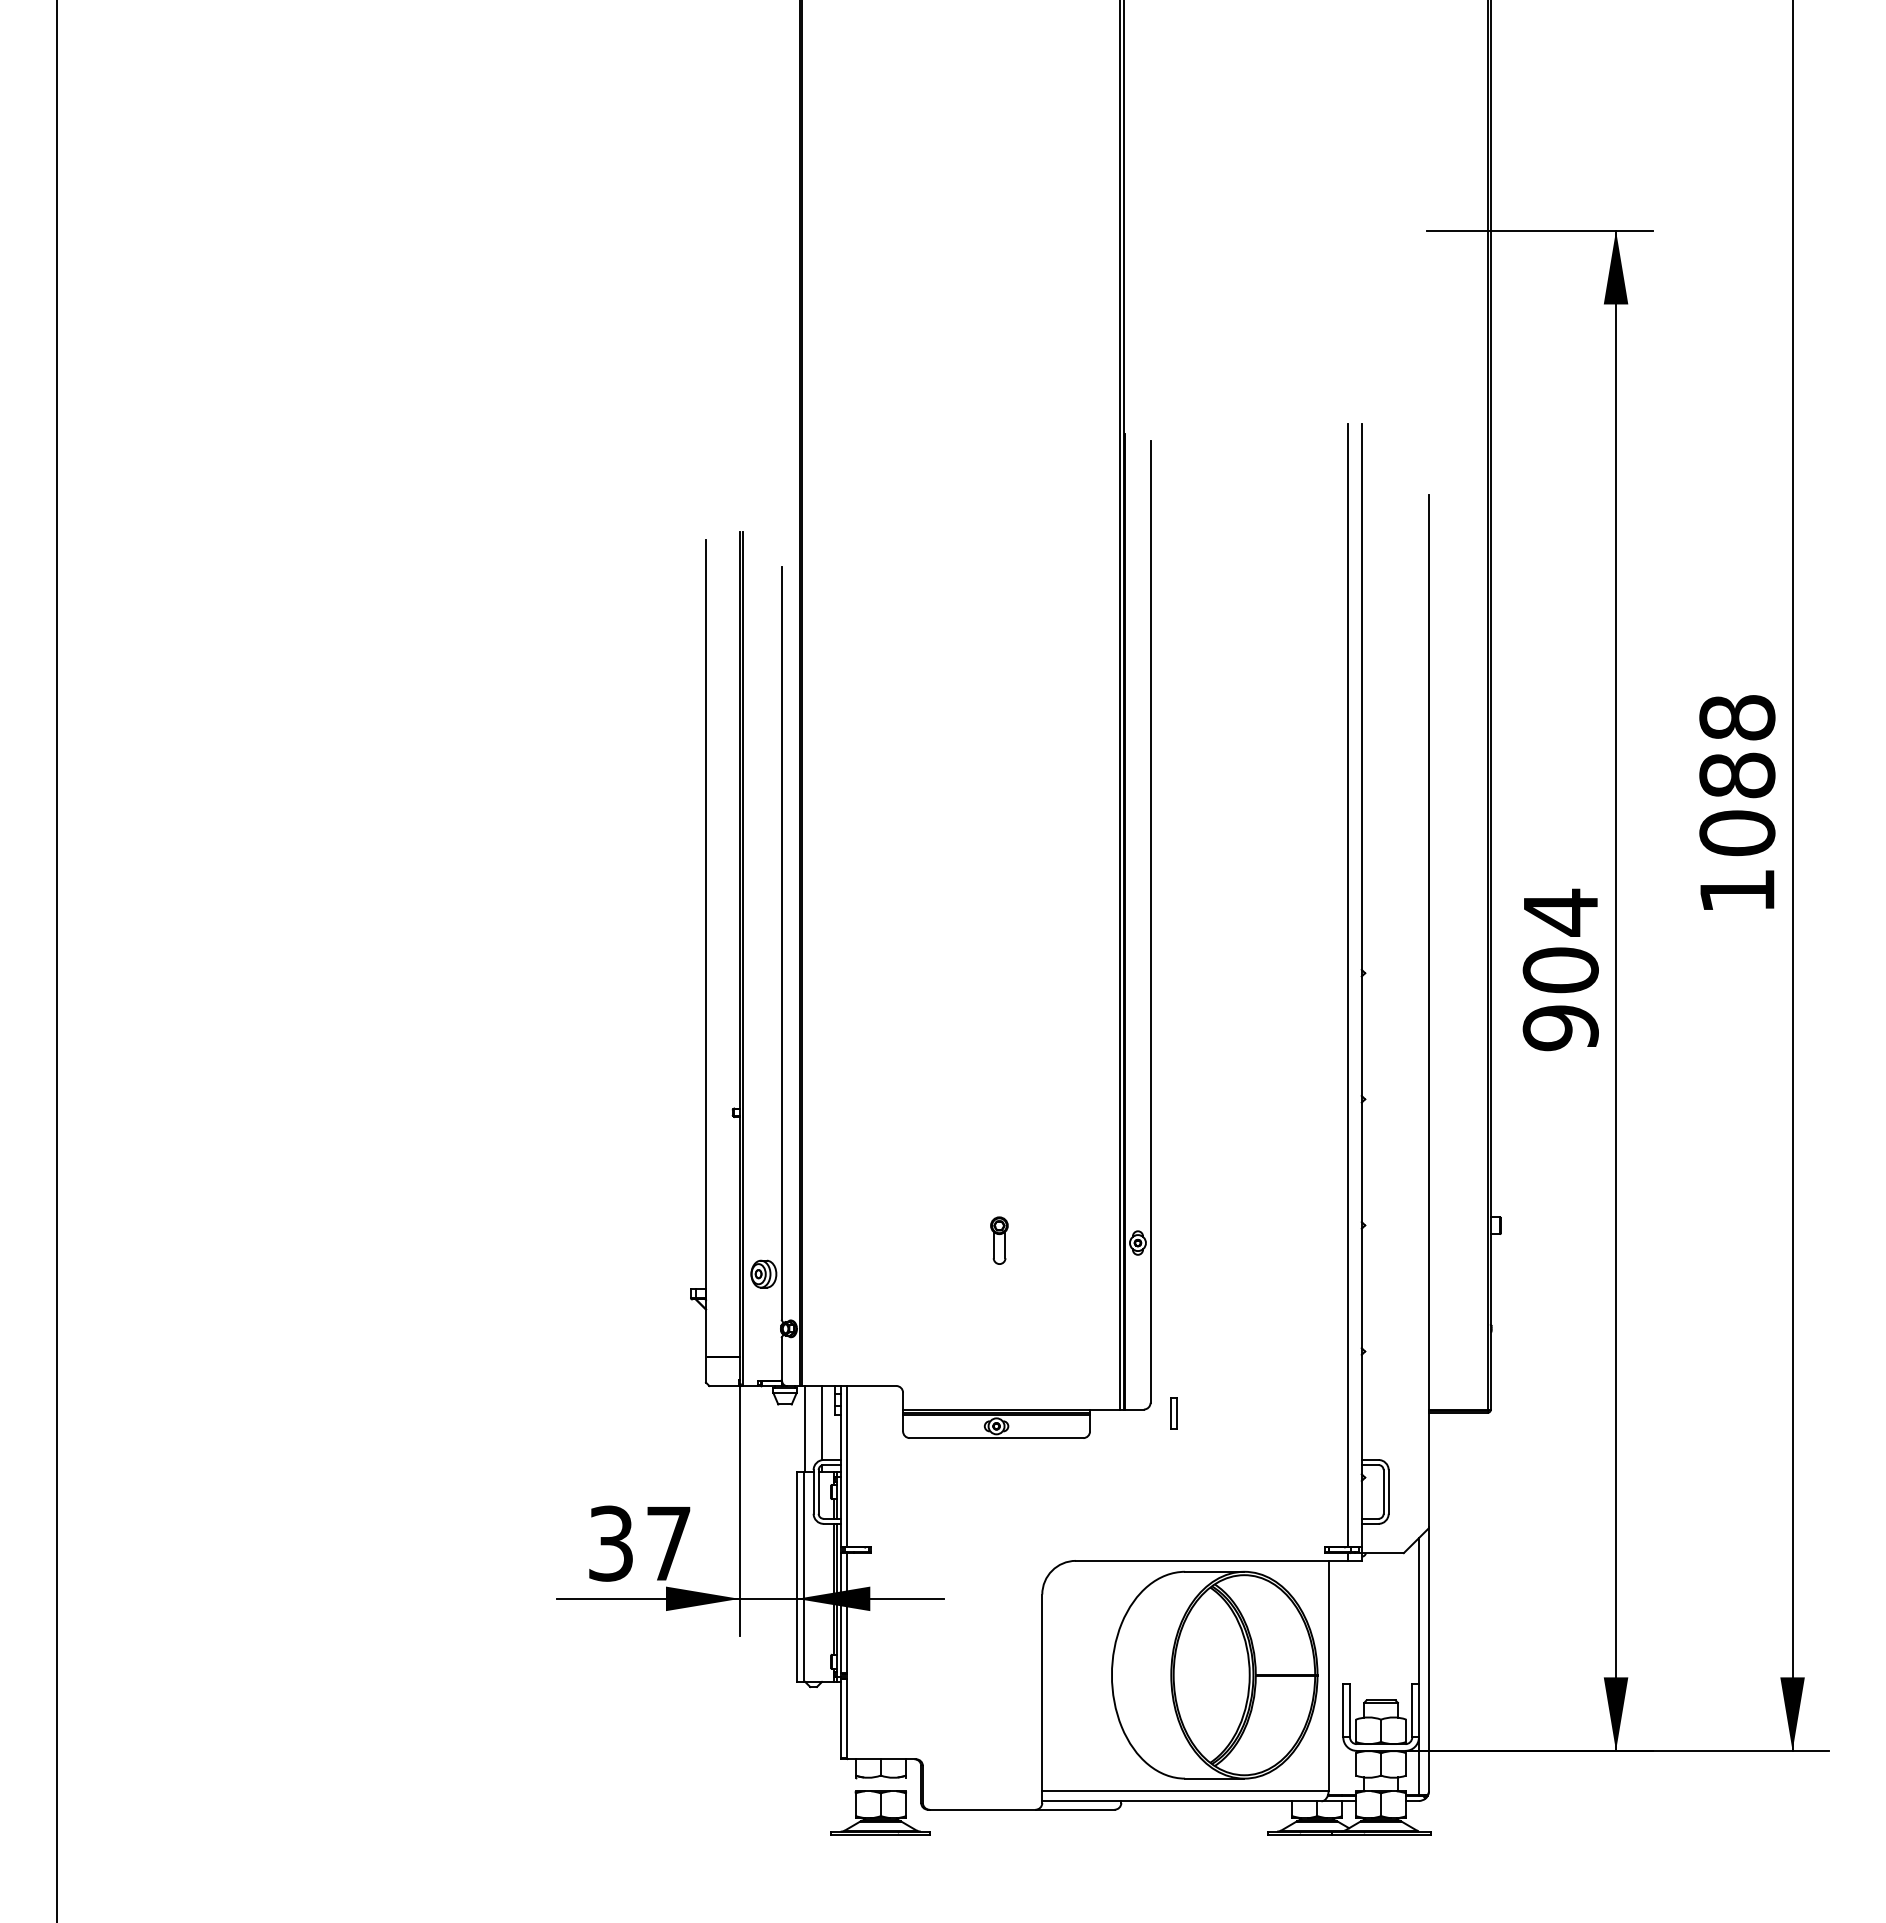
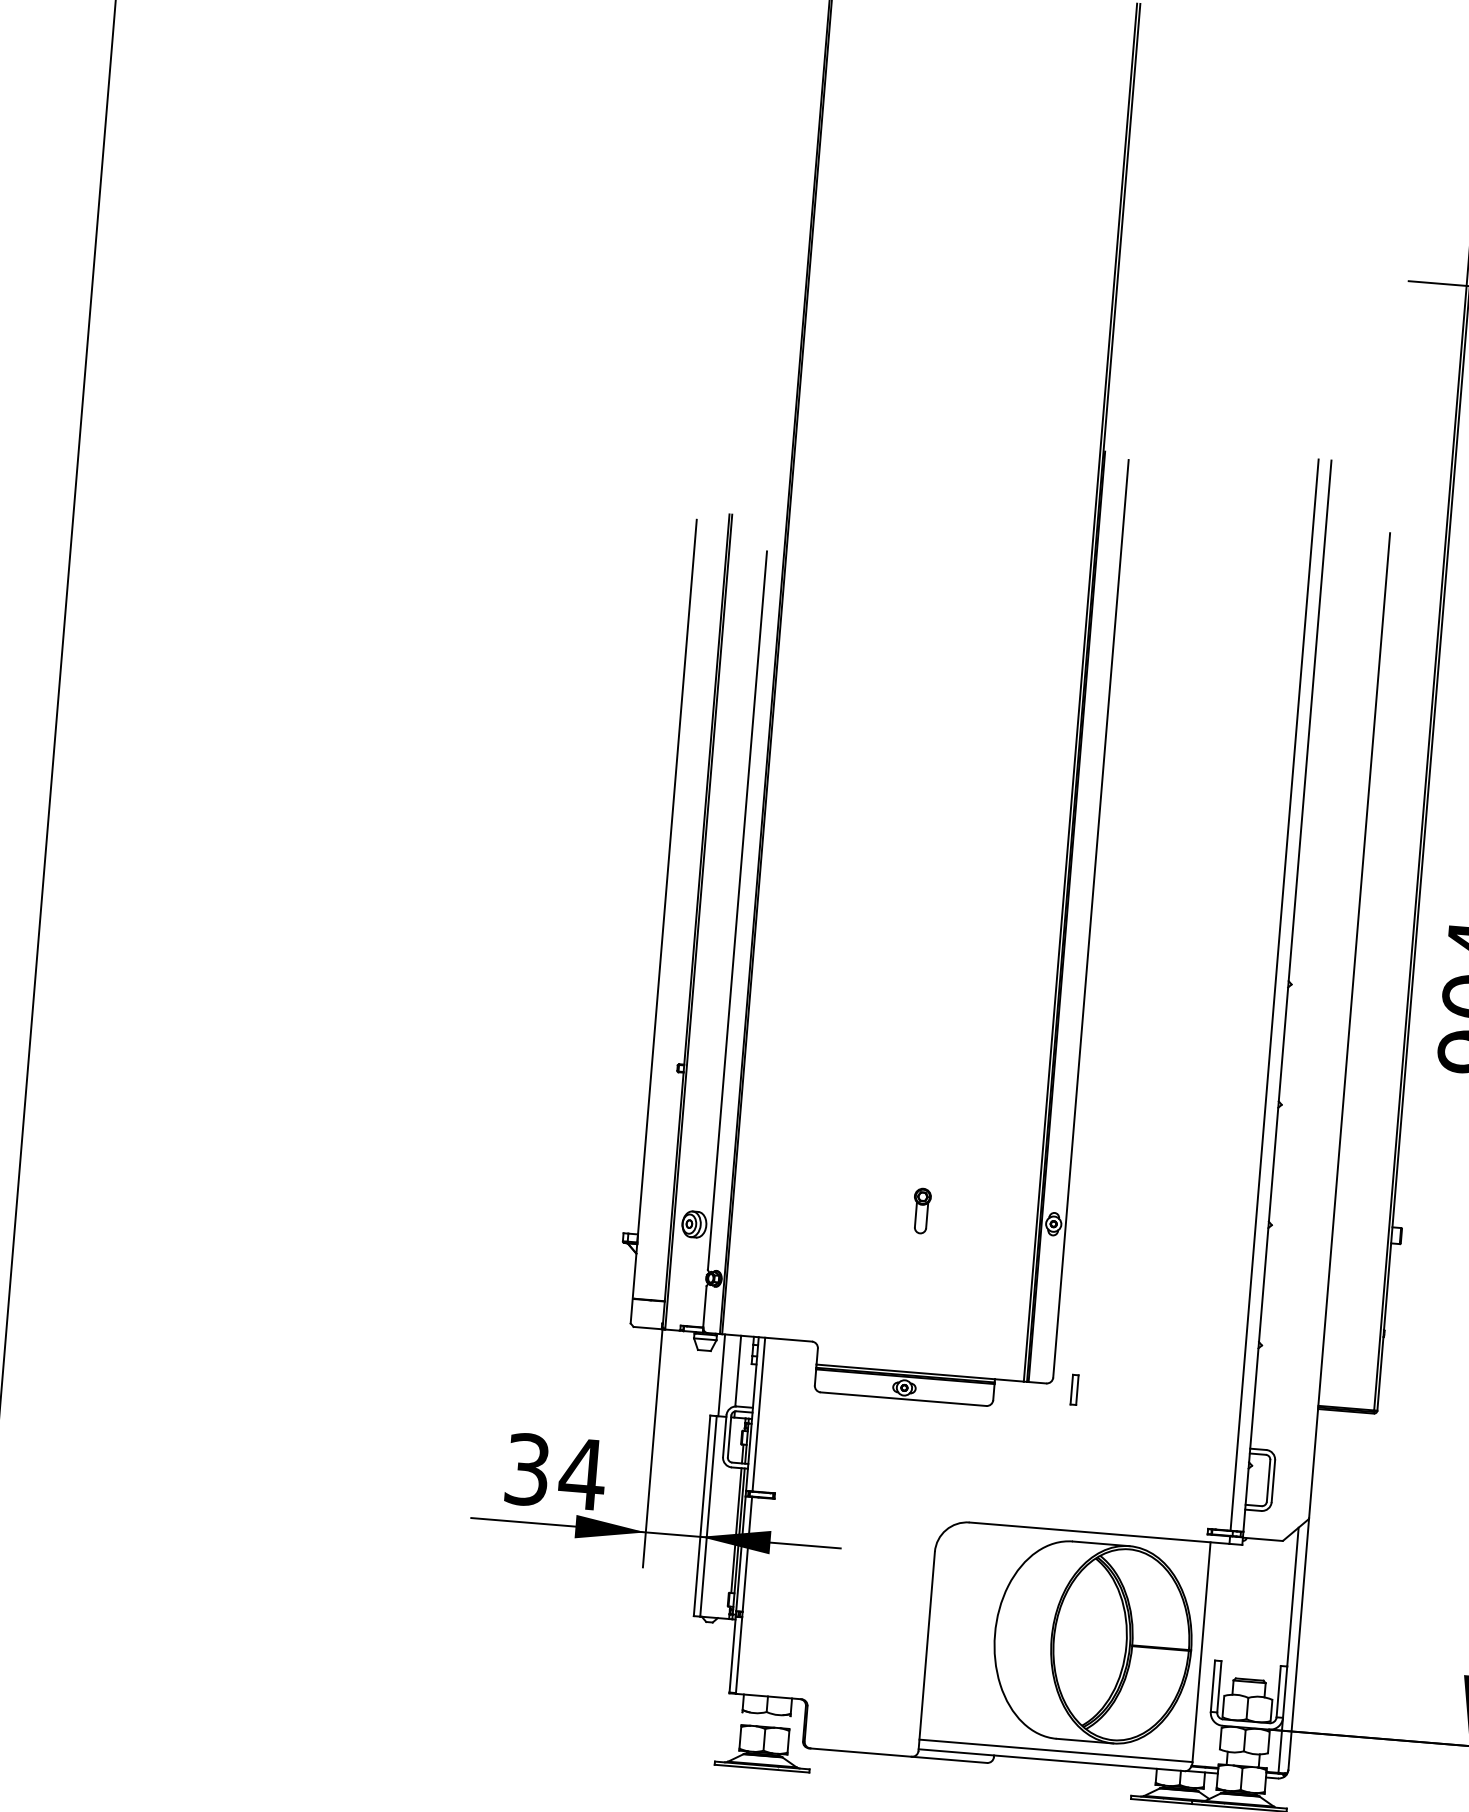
text: (668, 1543) -> (582, 1473), 37 -> 34

